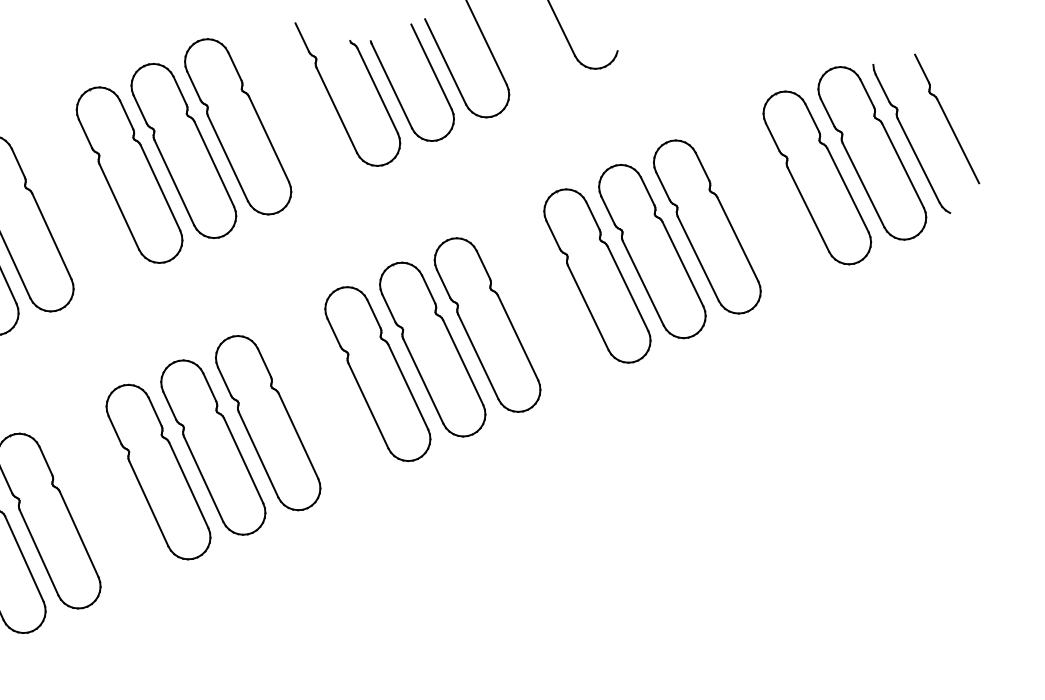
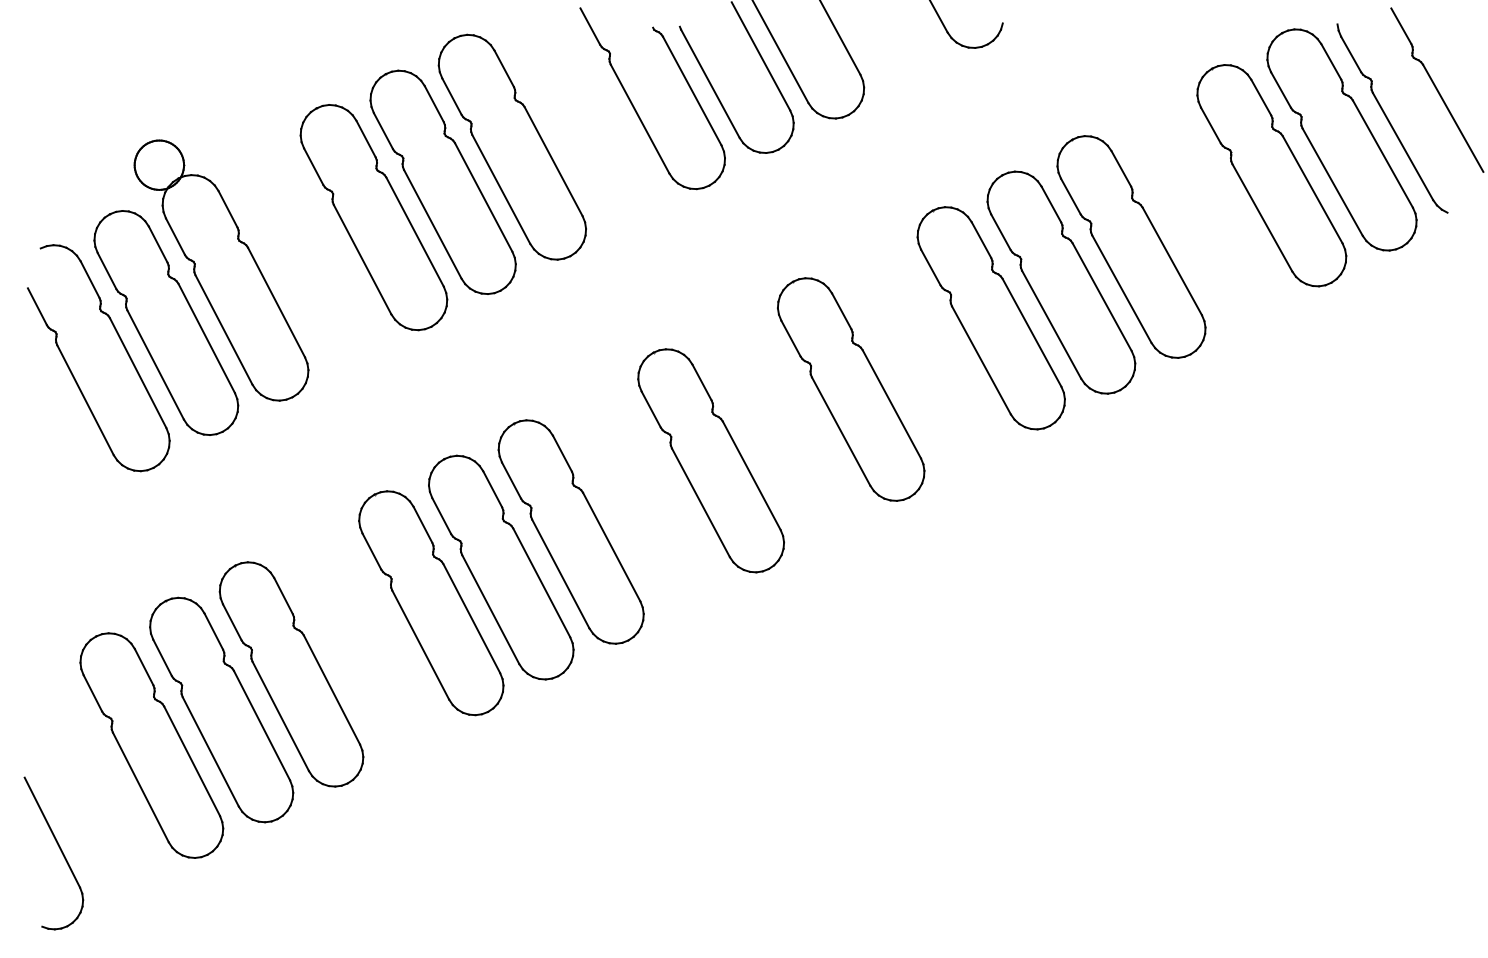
part: (433, 349) -> (781, 424), removed

